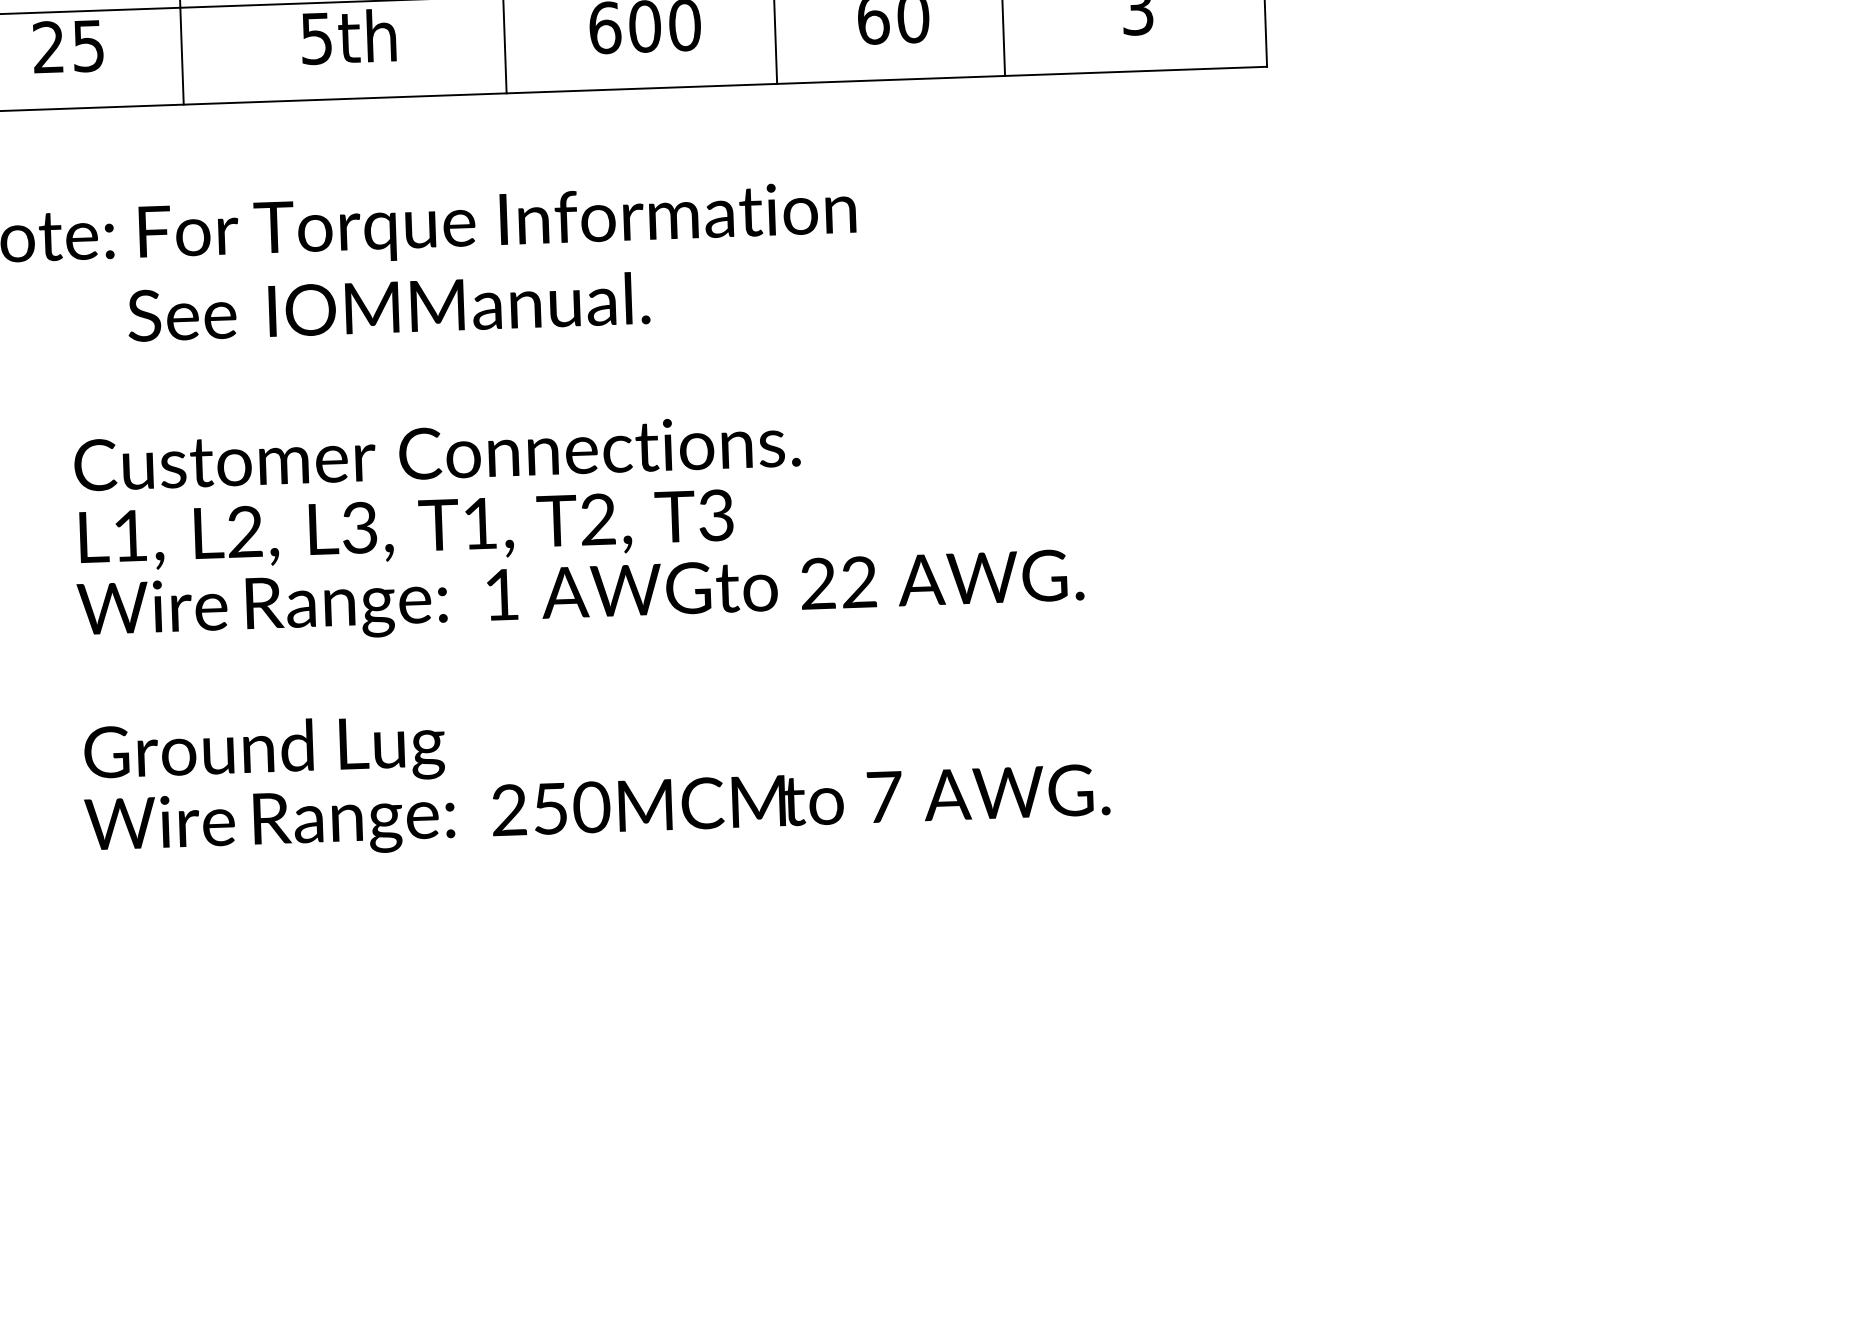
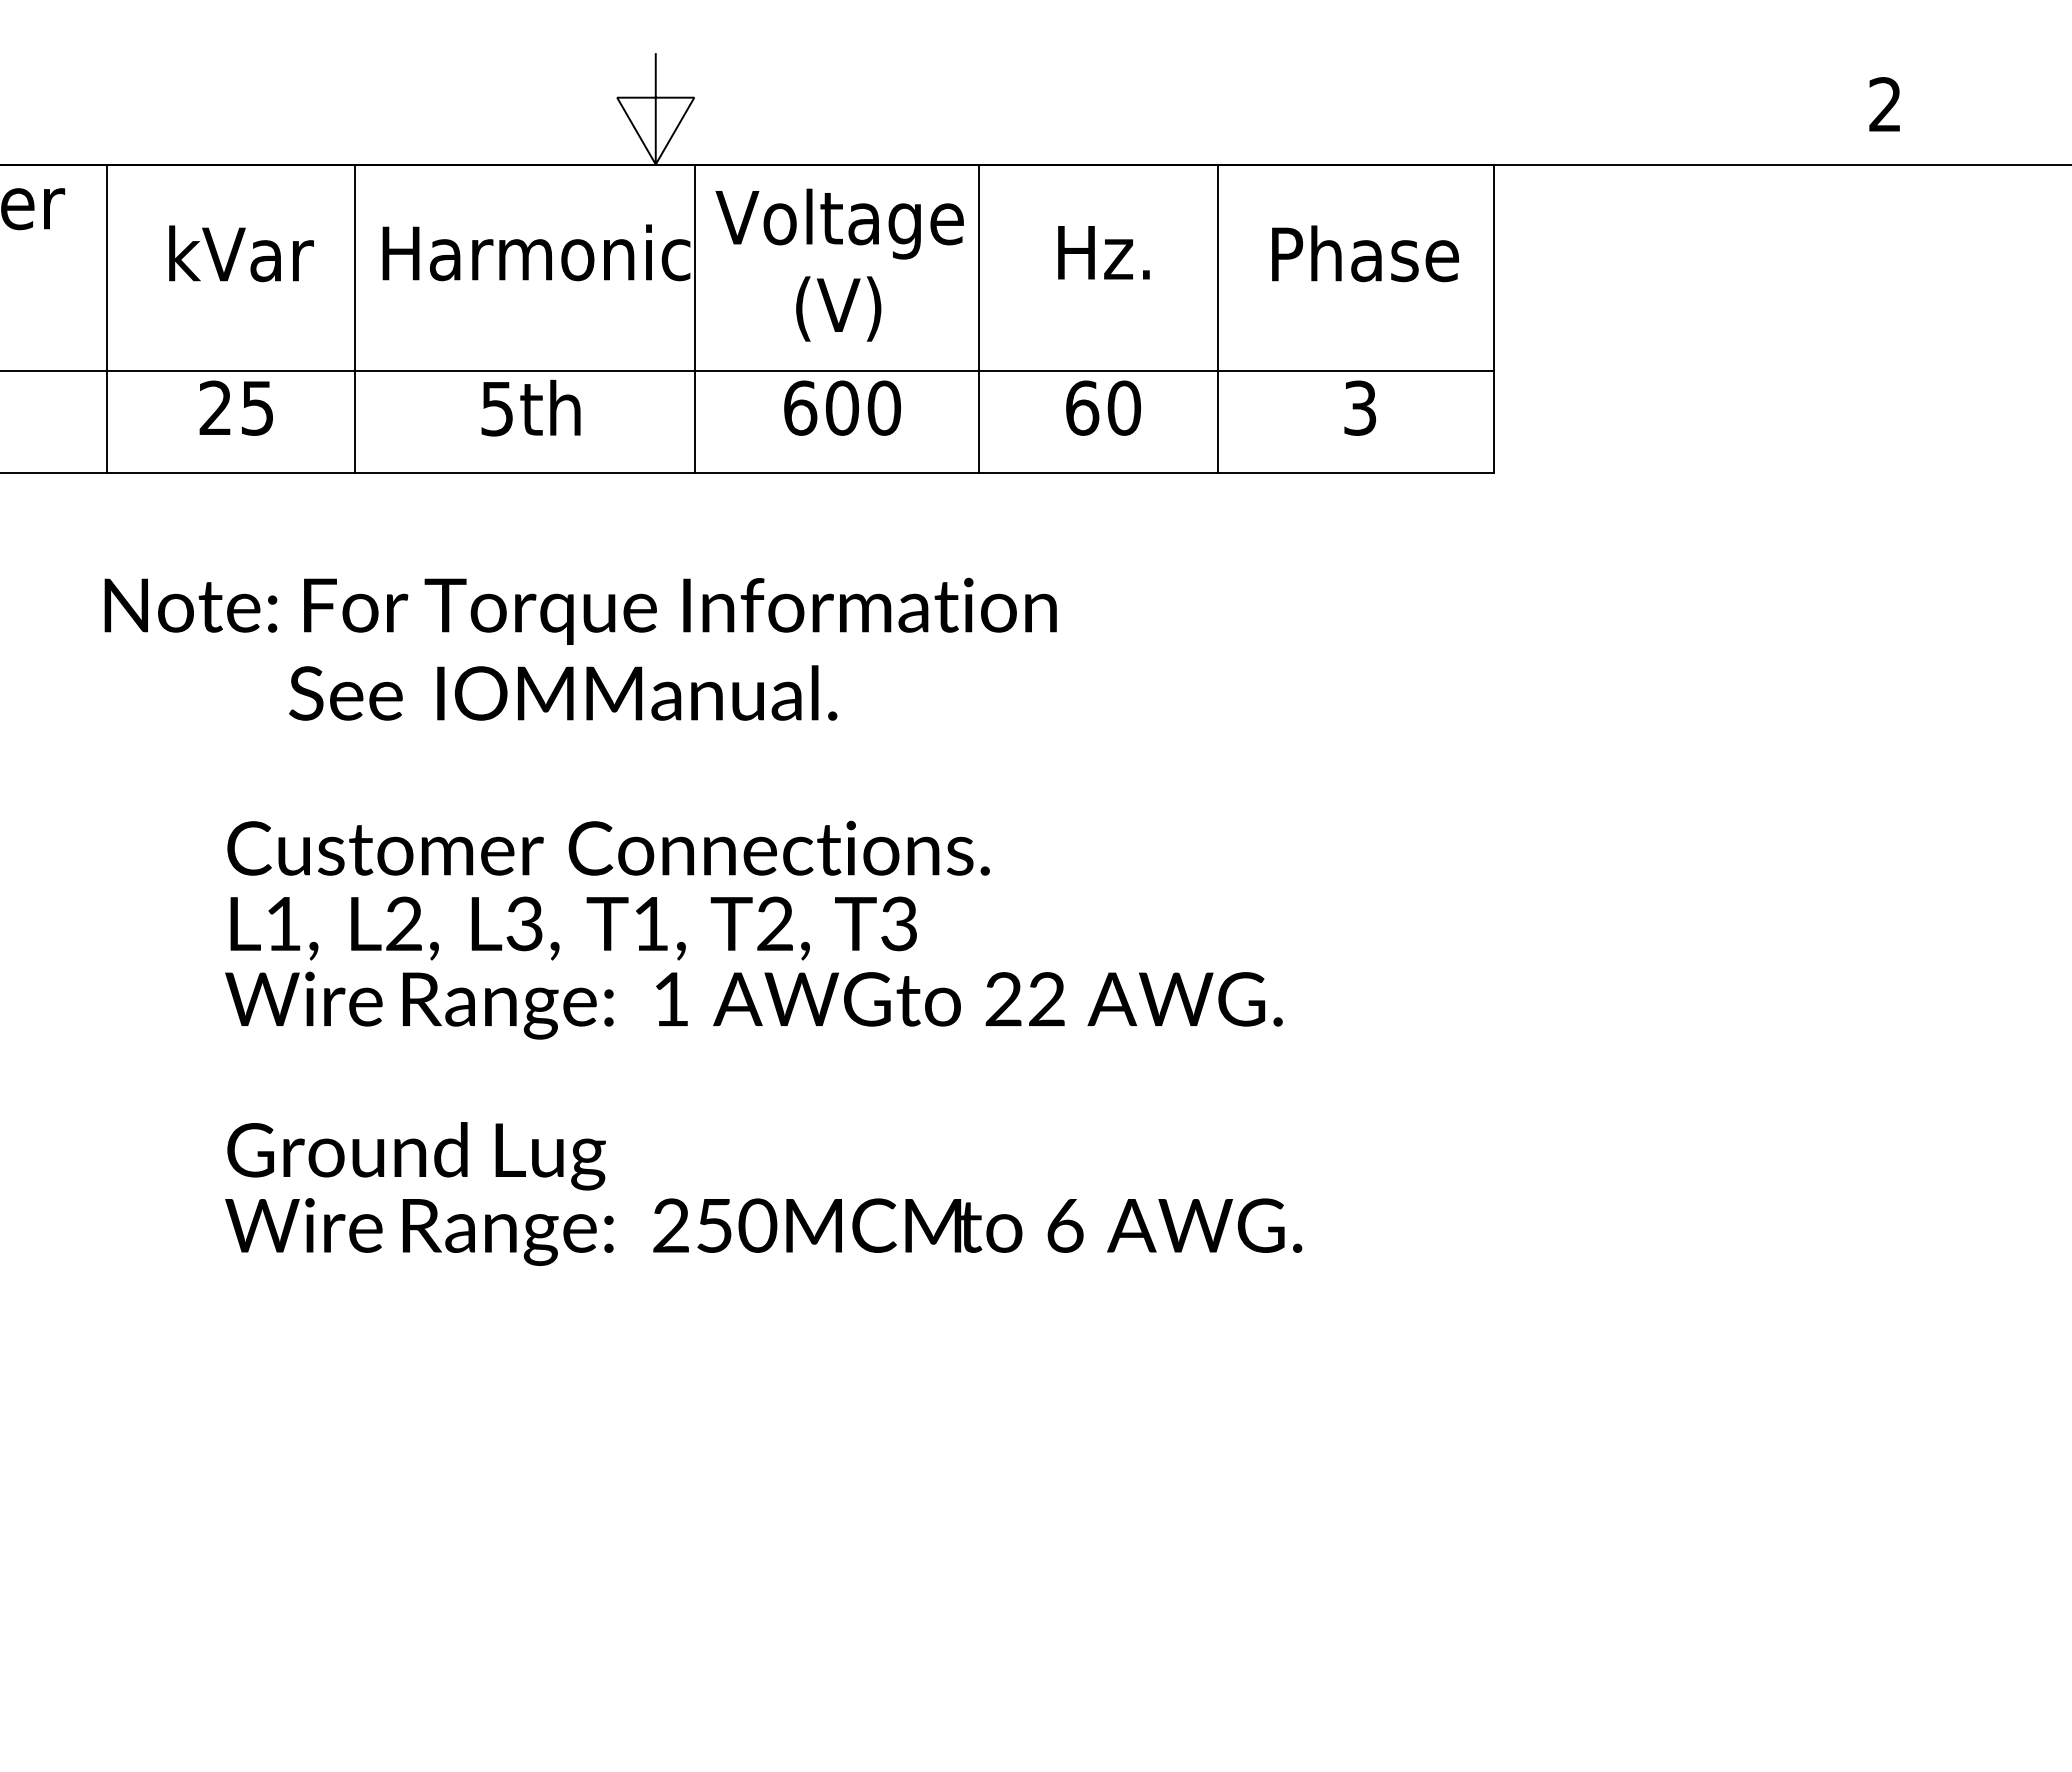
text: (884, 796) -> (1065, 1225), 7 -> 6

